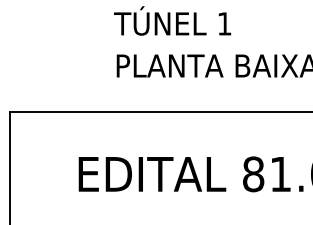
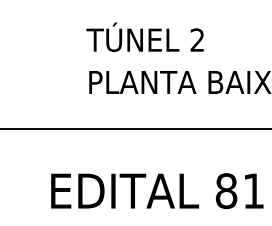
text: (224, 23) -> (197, 39), 1 -> 2

